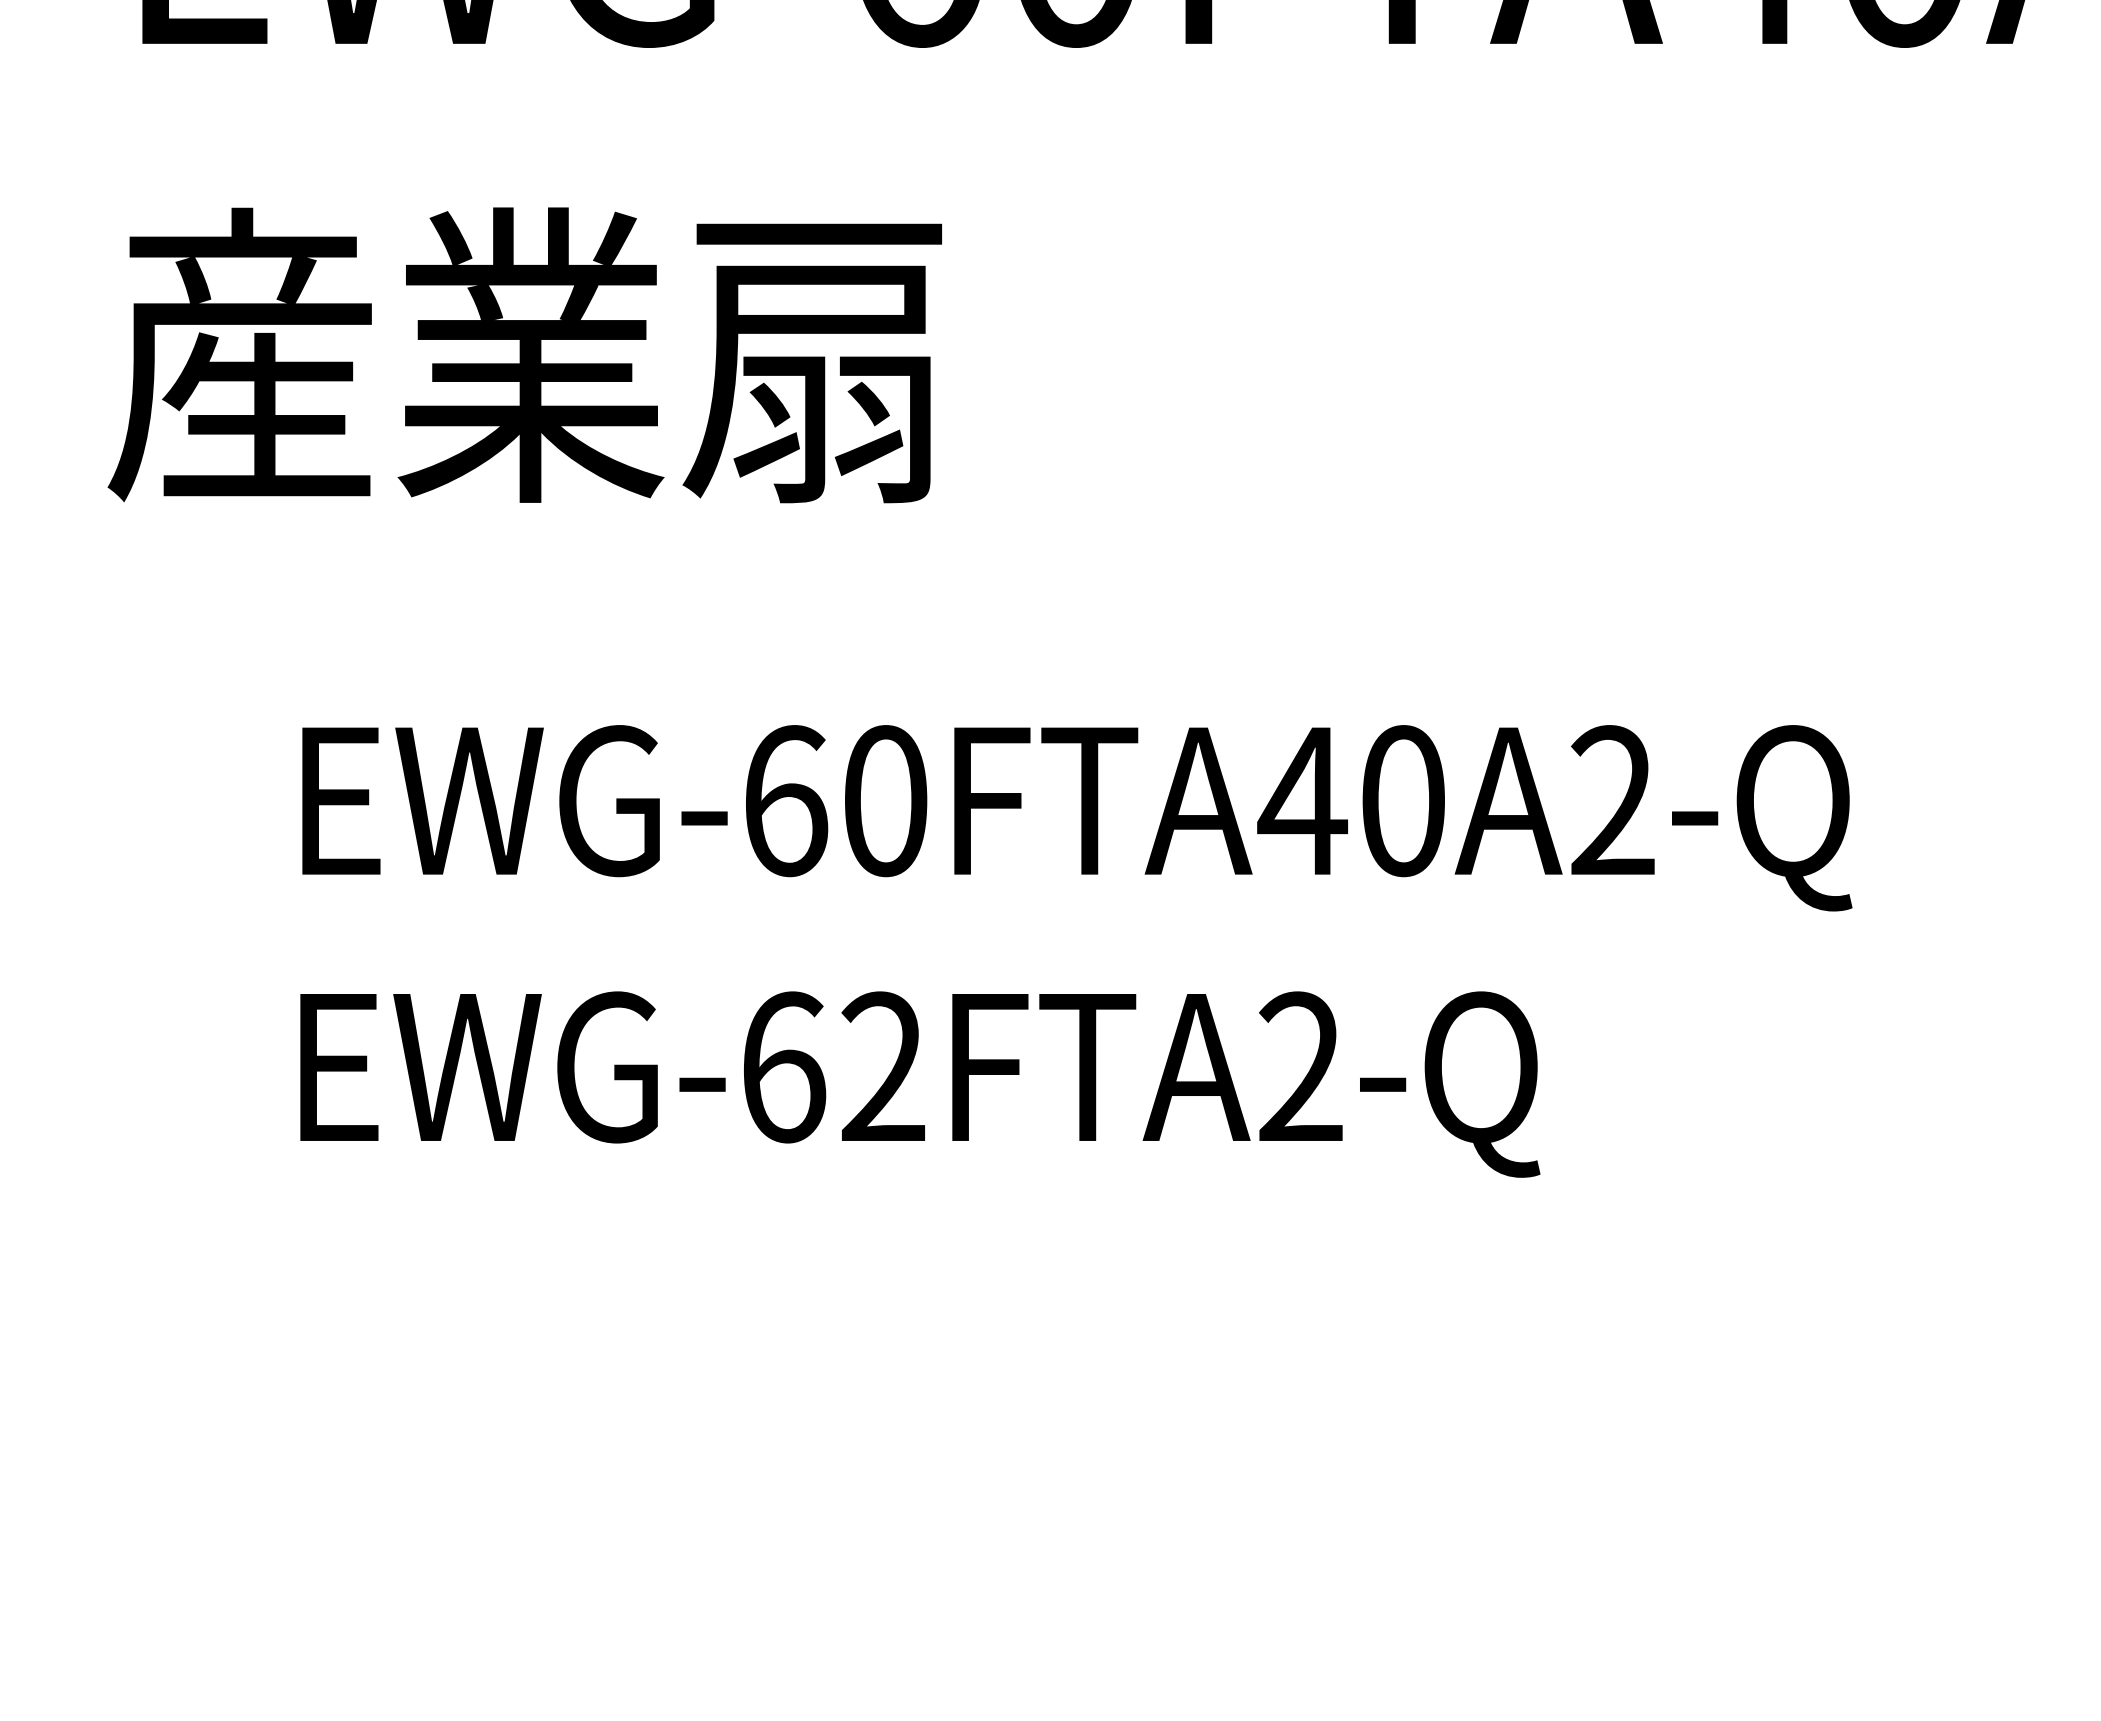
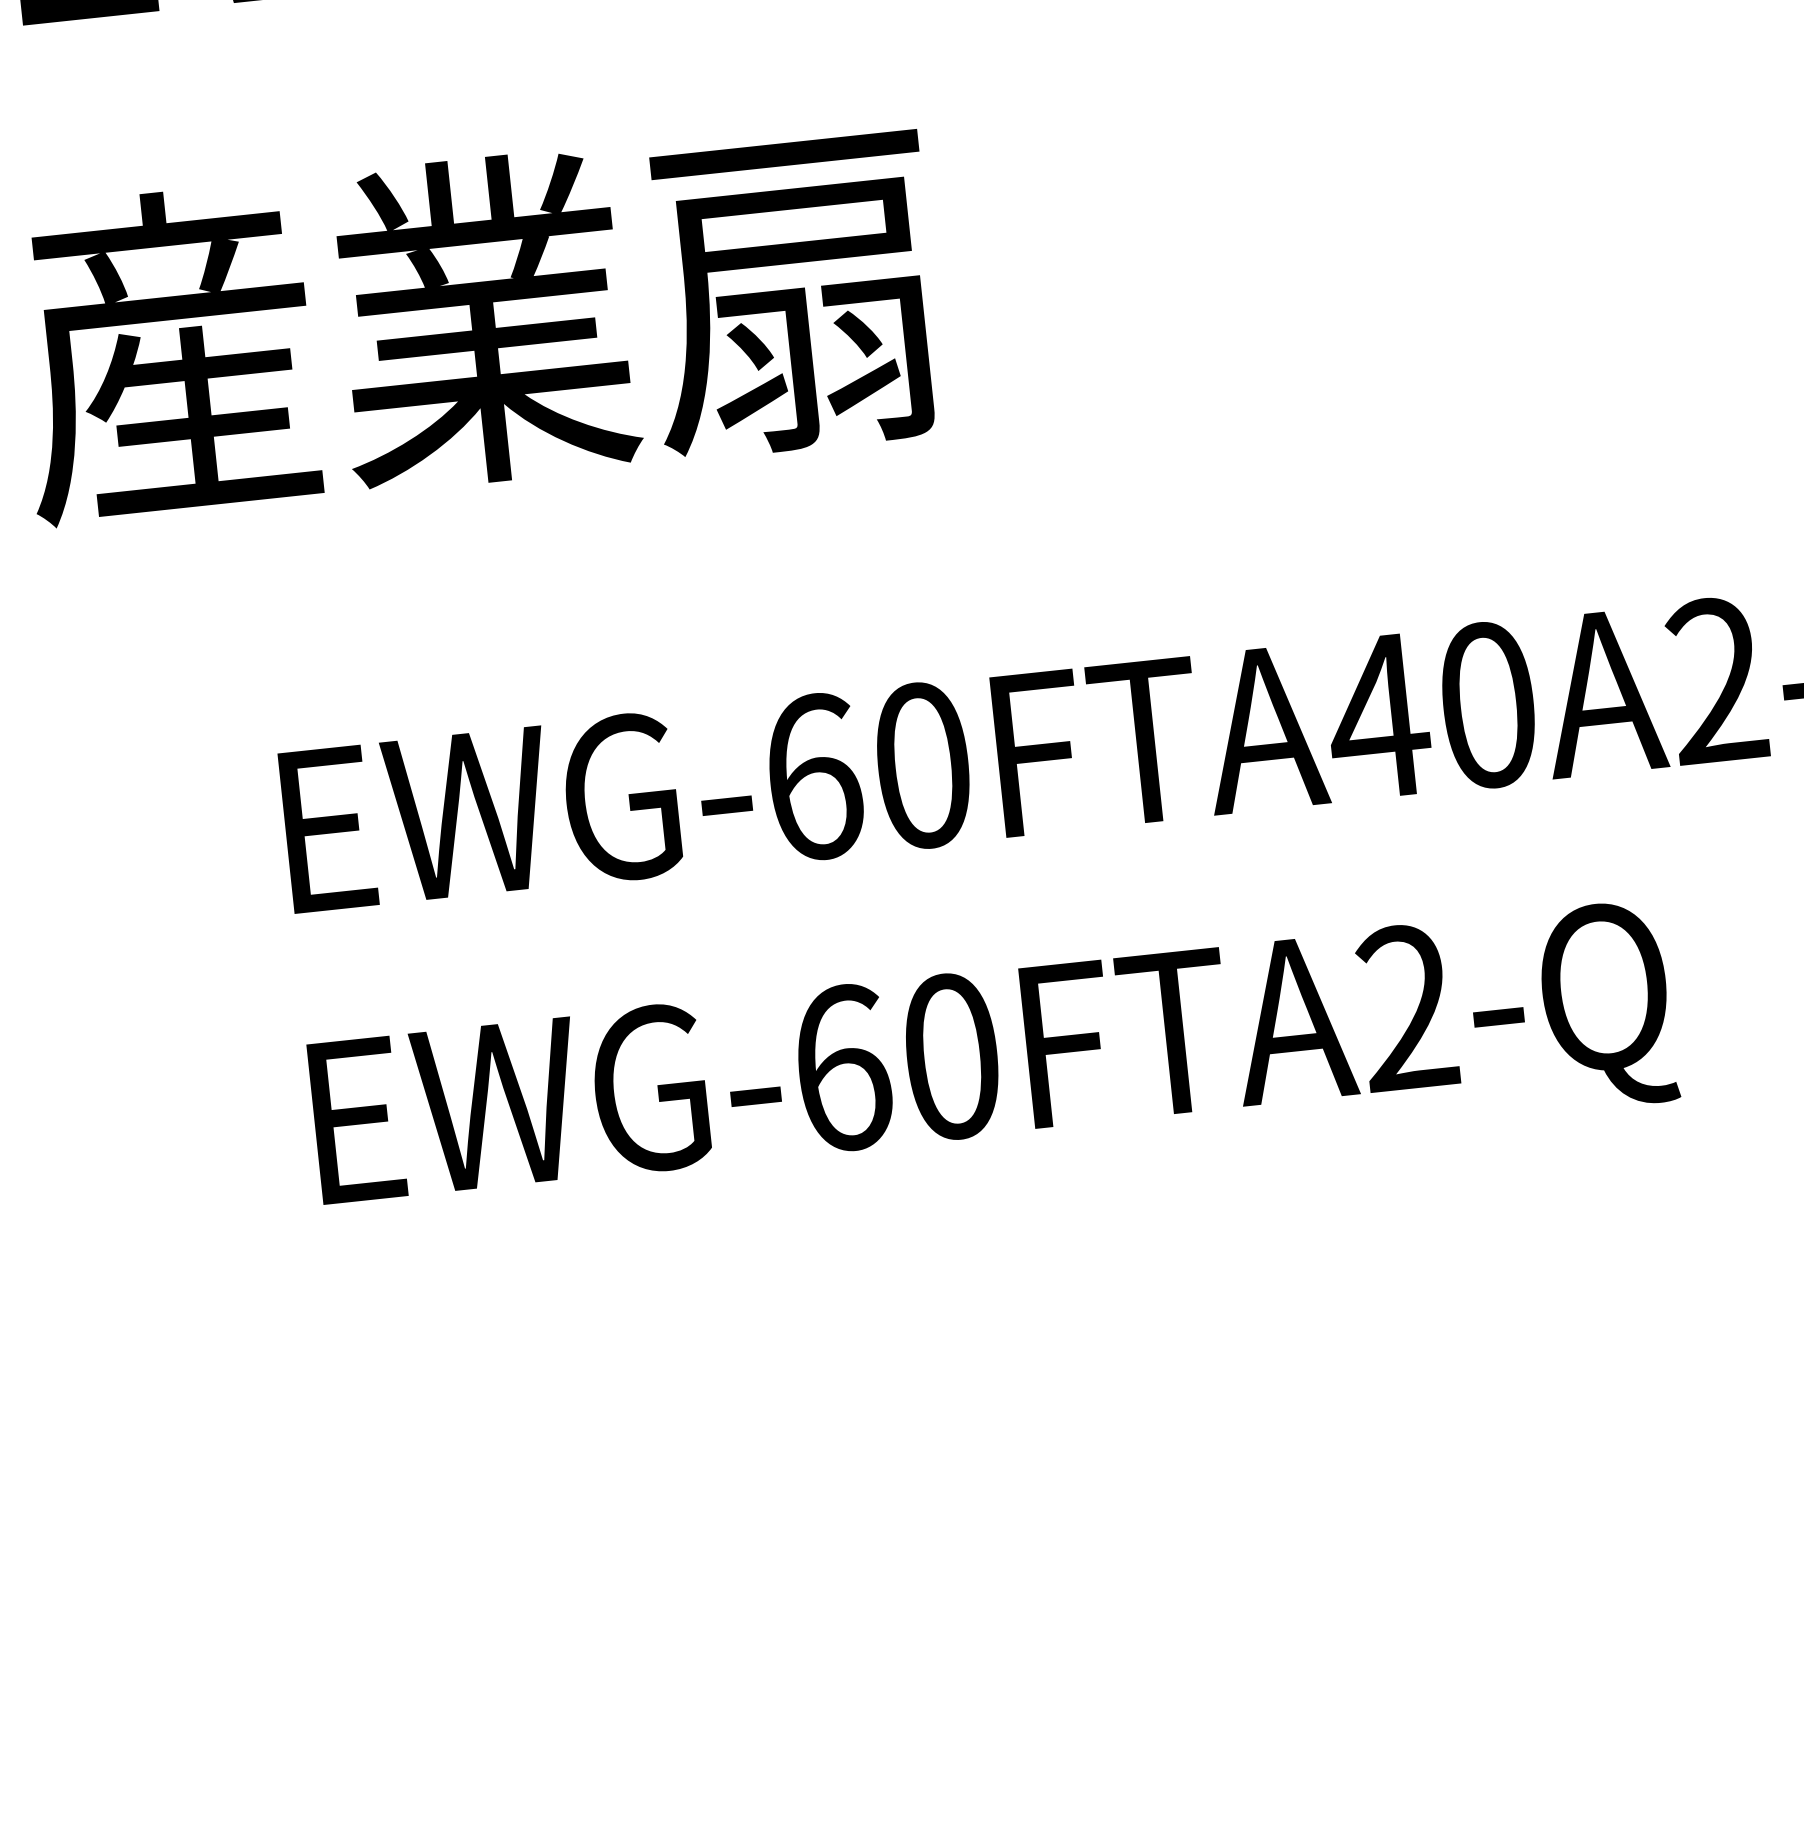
text: (883, 1067) -> (951, 1056), EWG-62FTA2-Q -> EWG-60FTA2-Q

